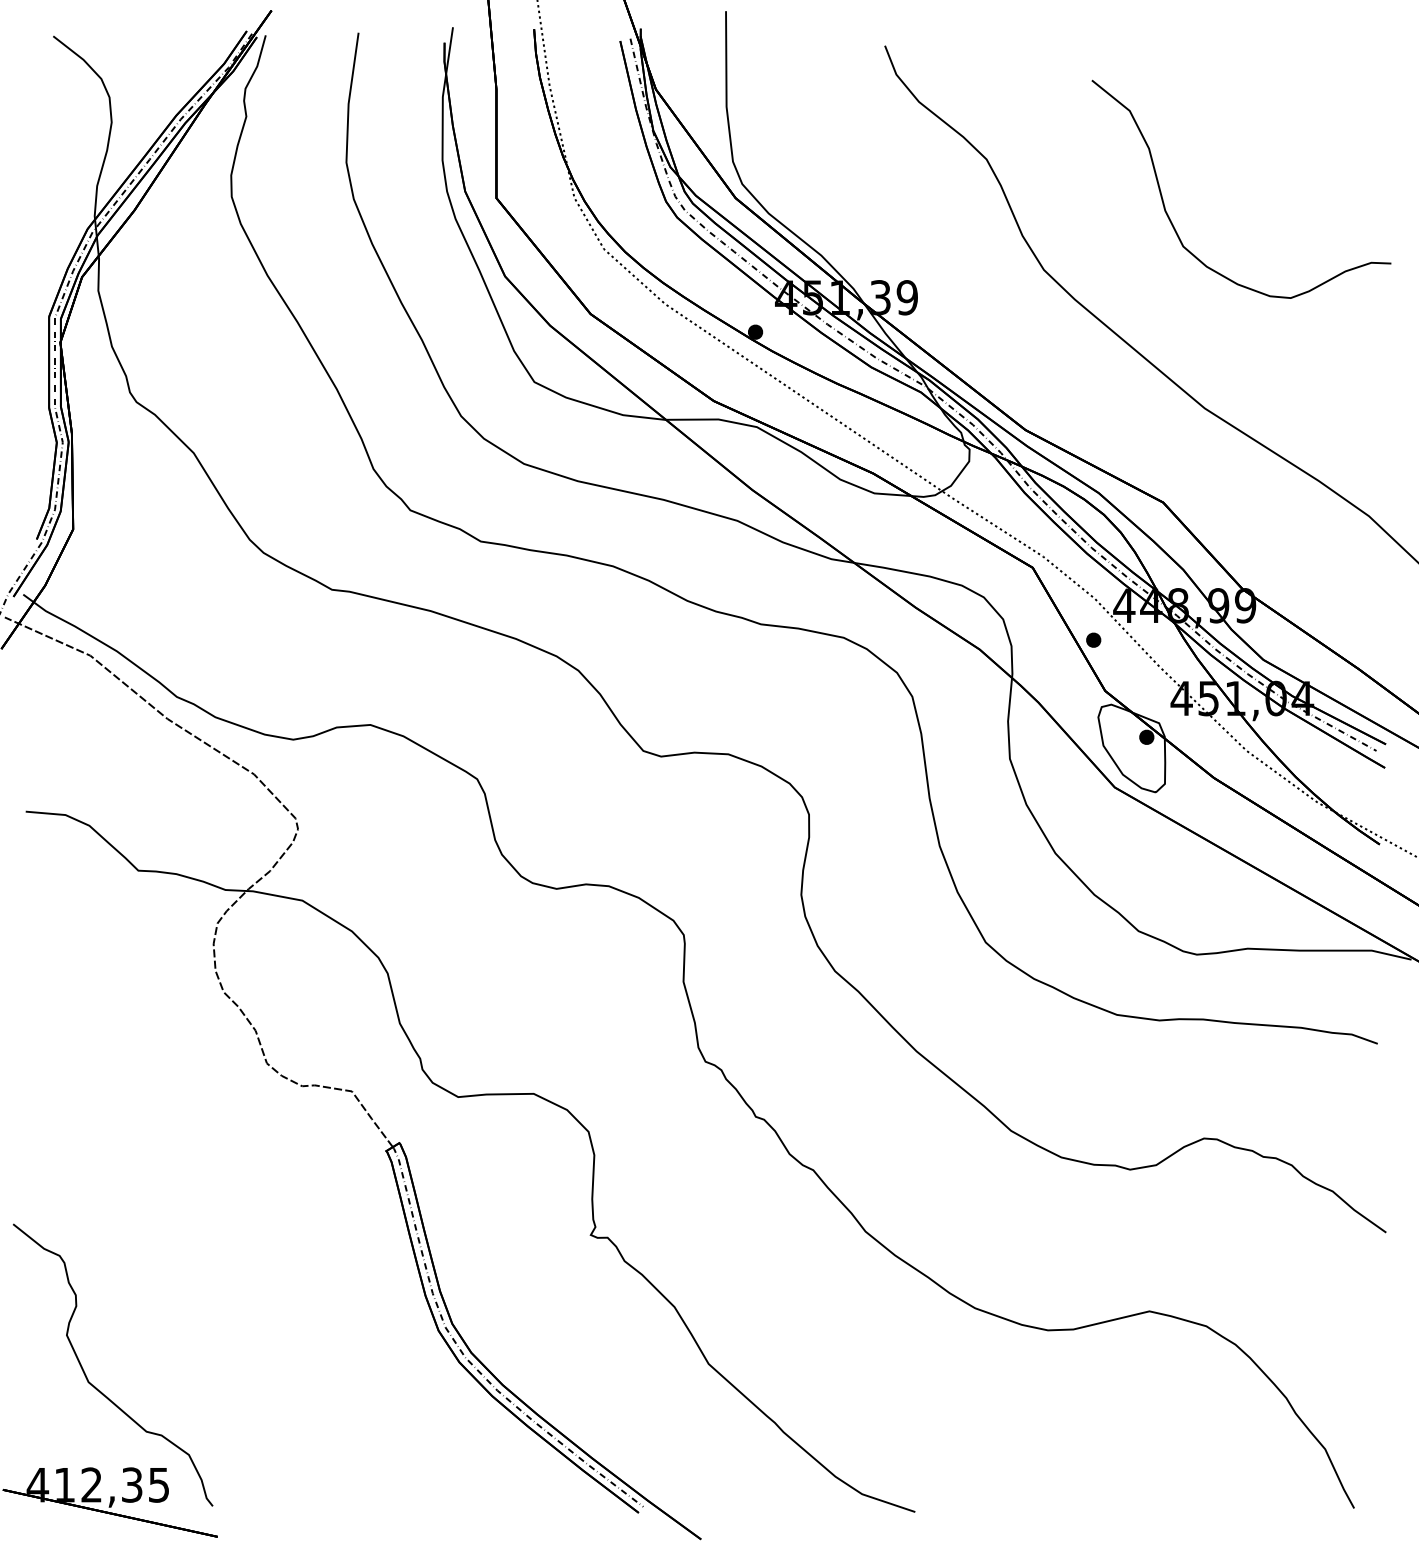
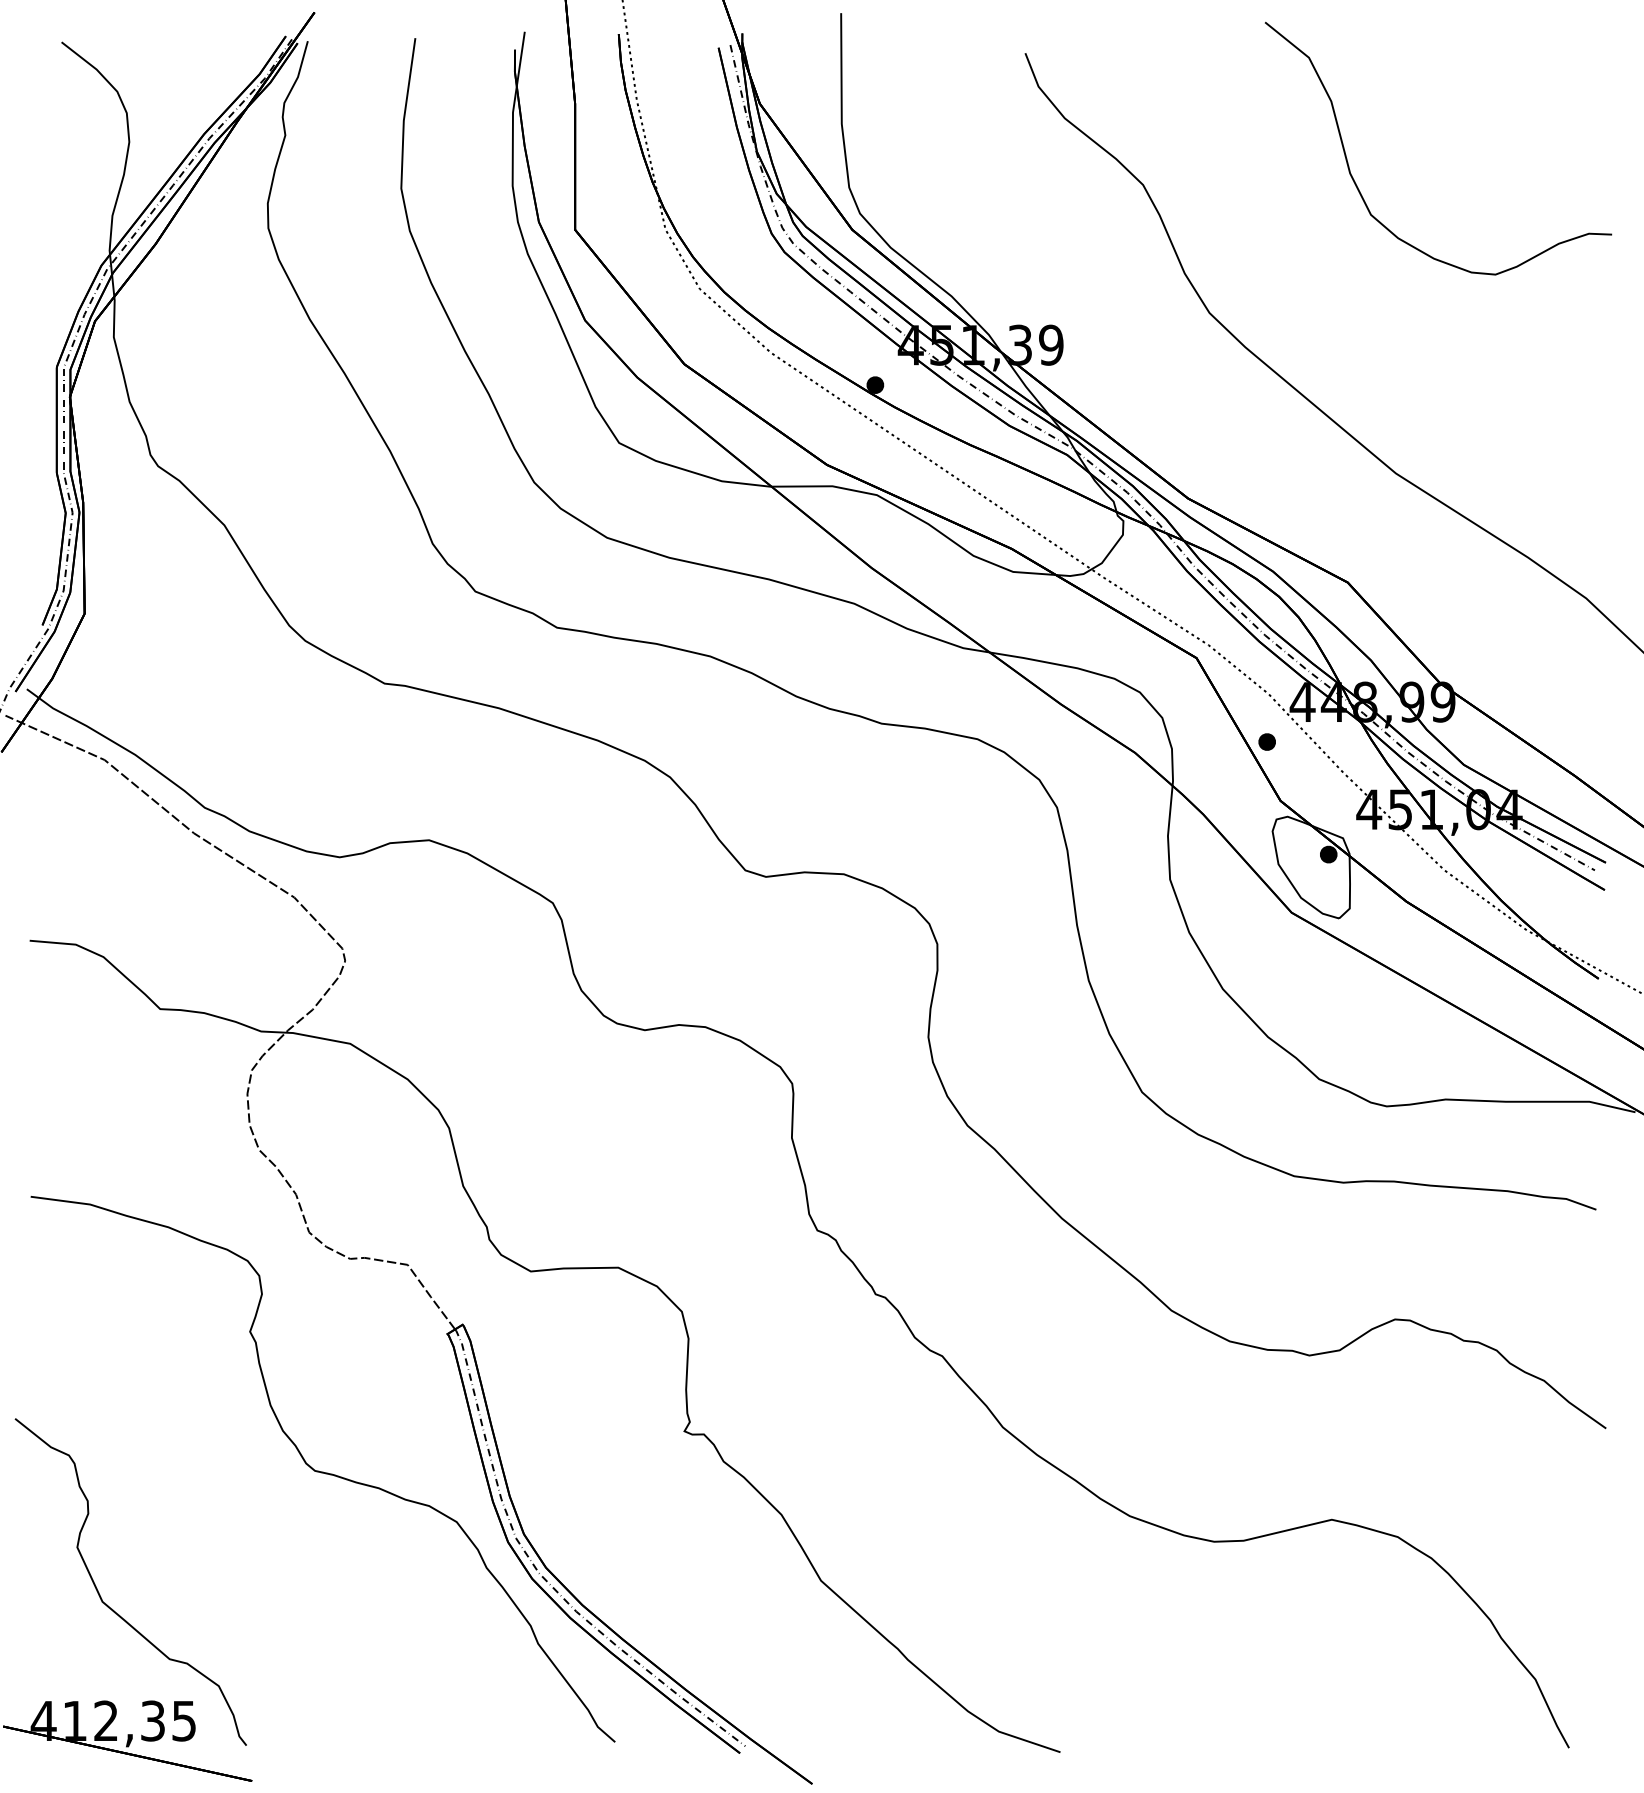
curve: (1172, 222) -> (1358, 187), moved
curve: (278, 1269) -> (322, 1471), added

